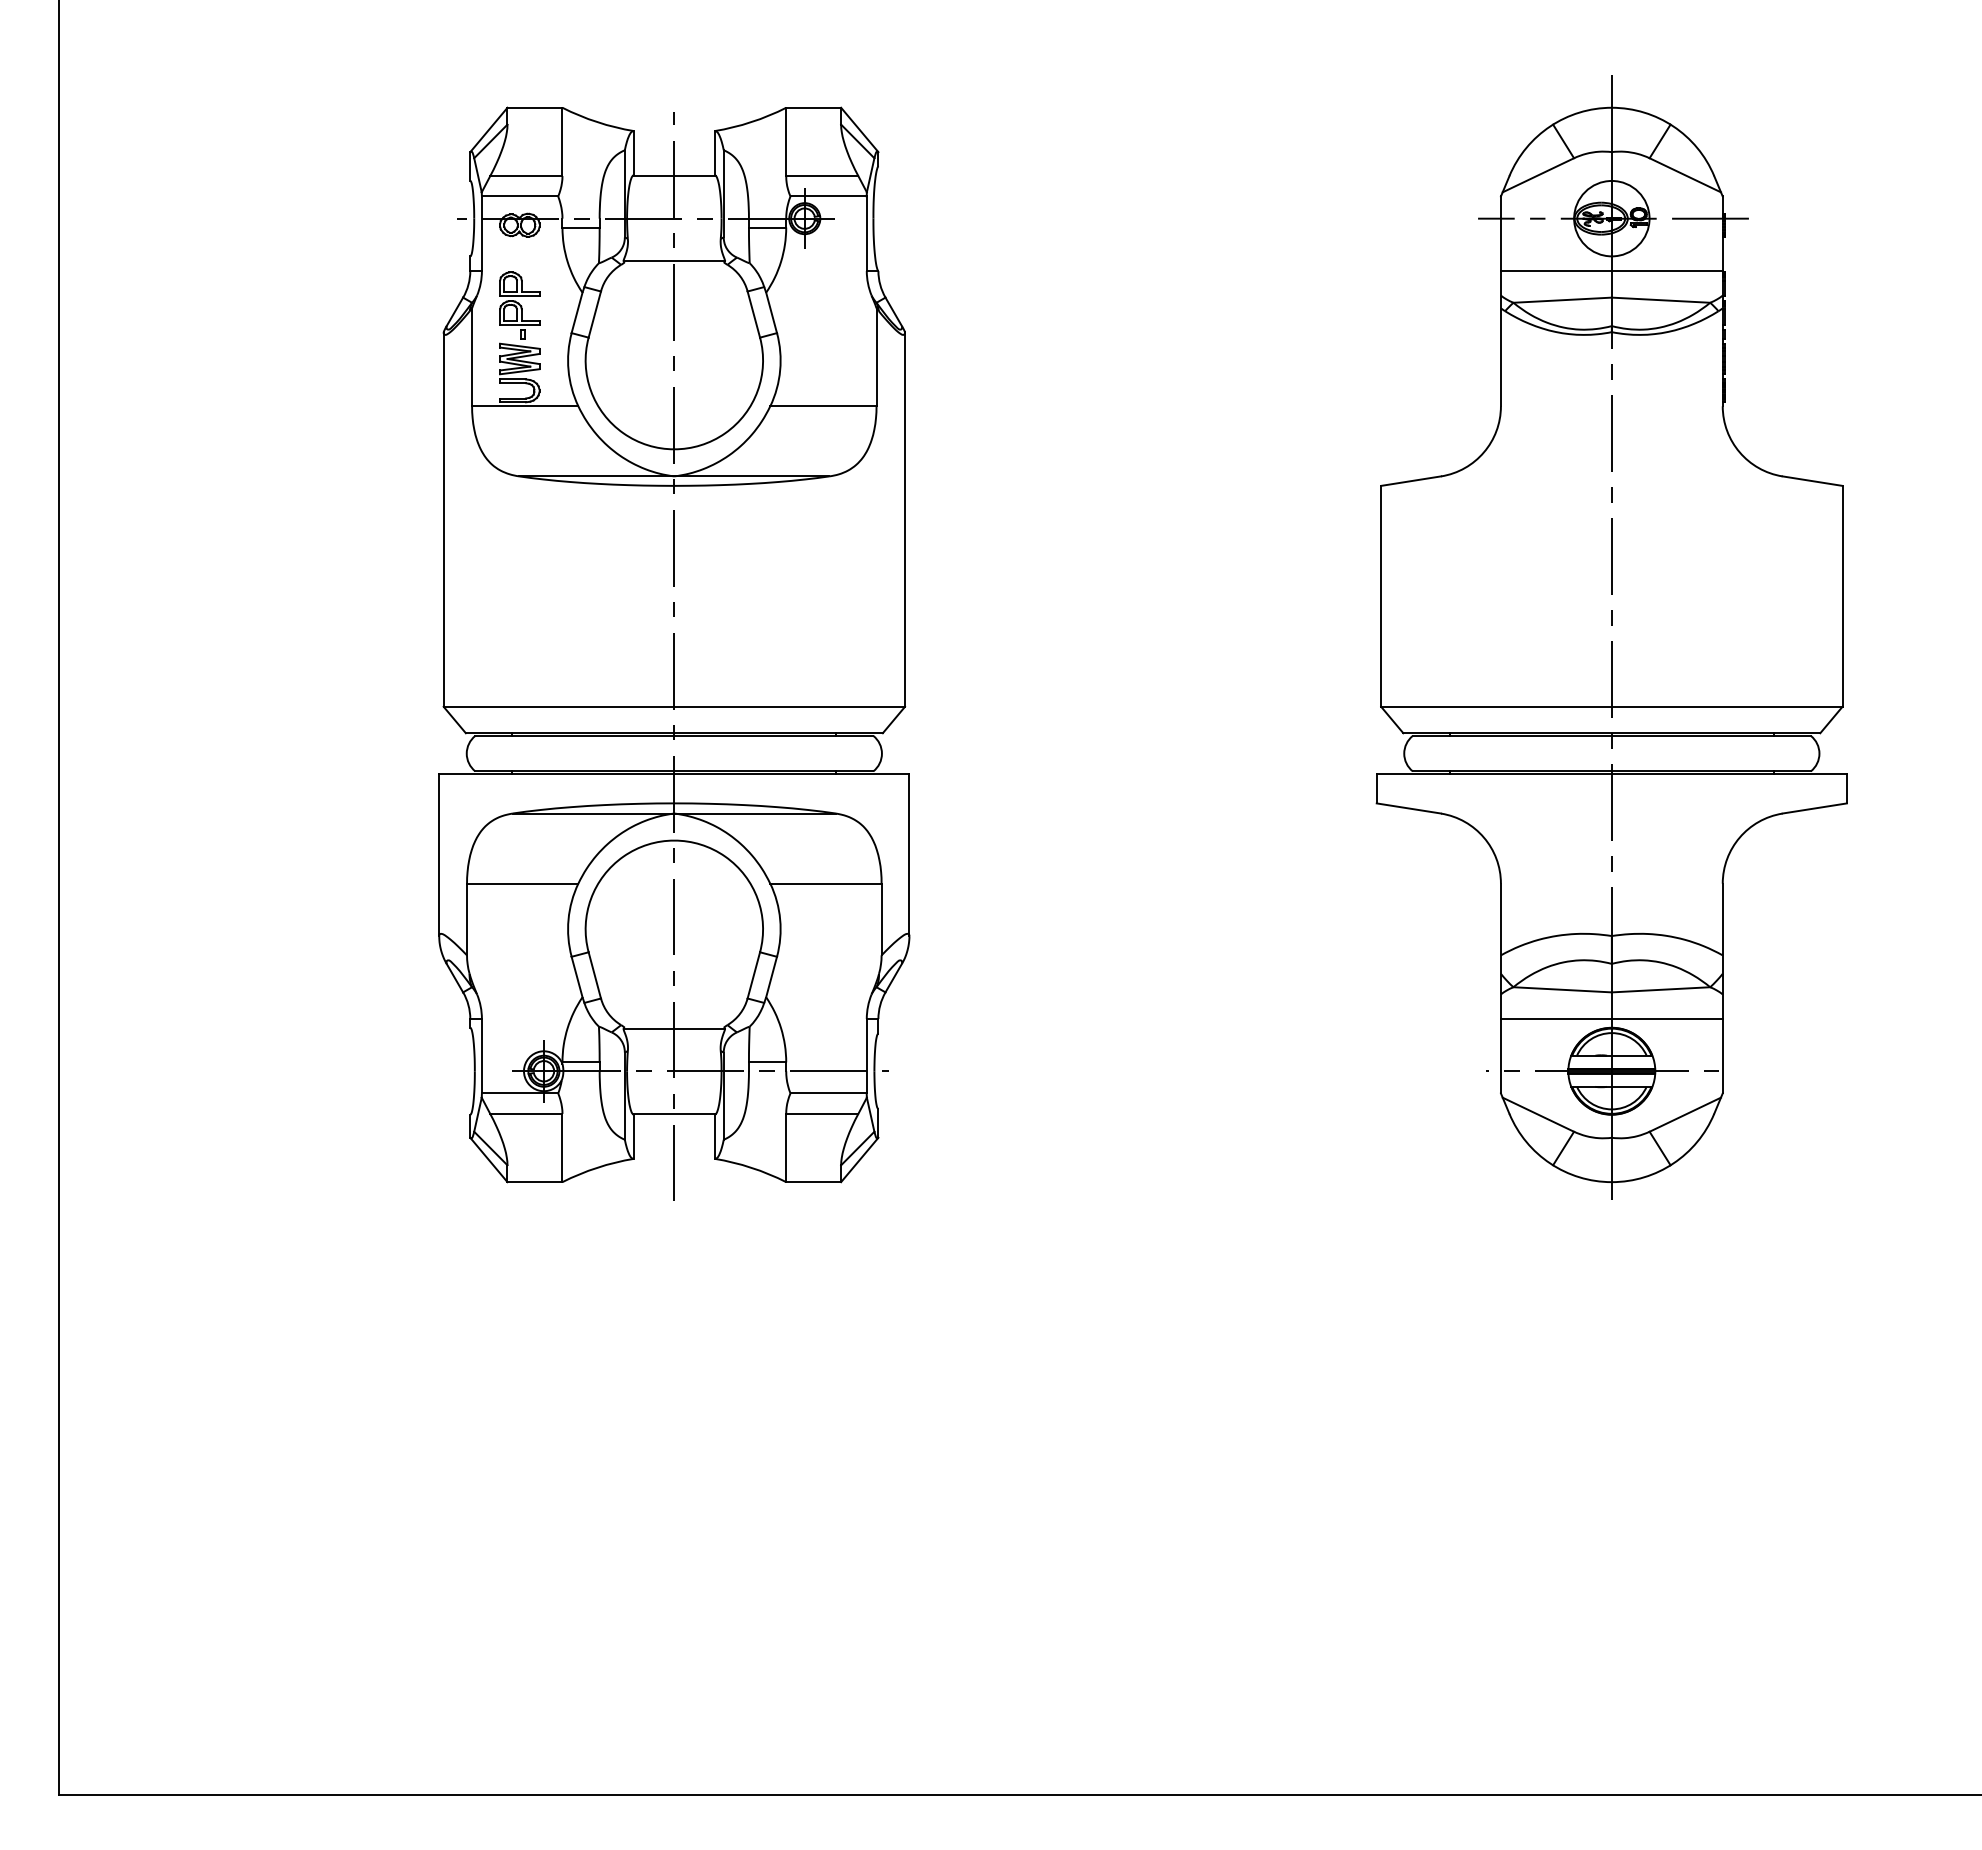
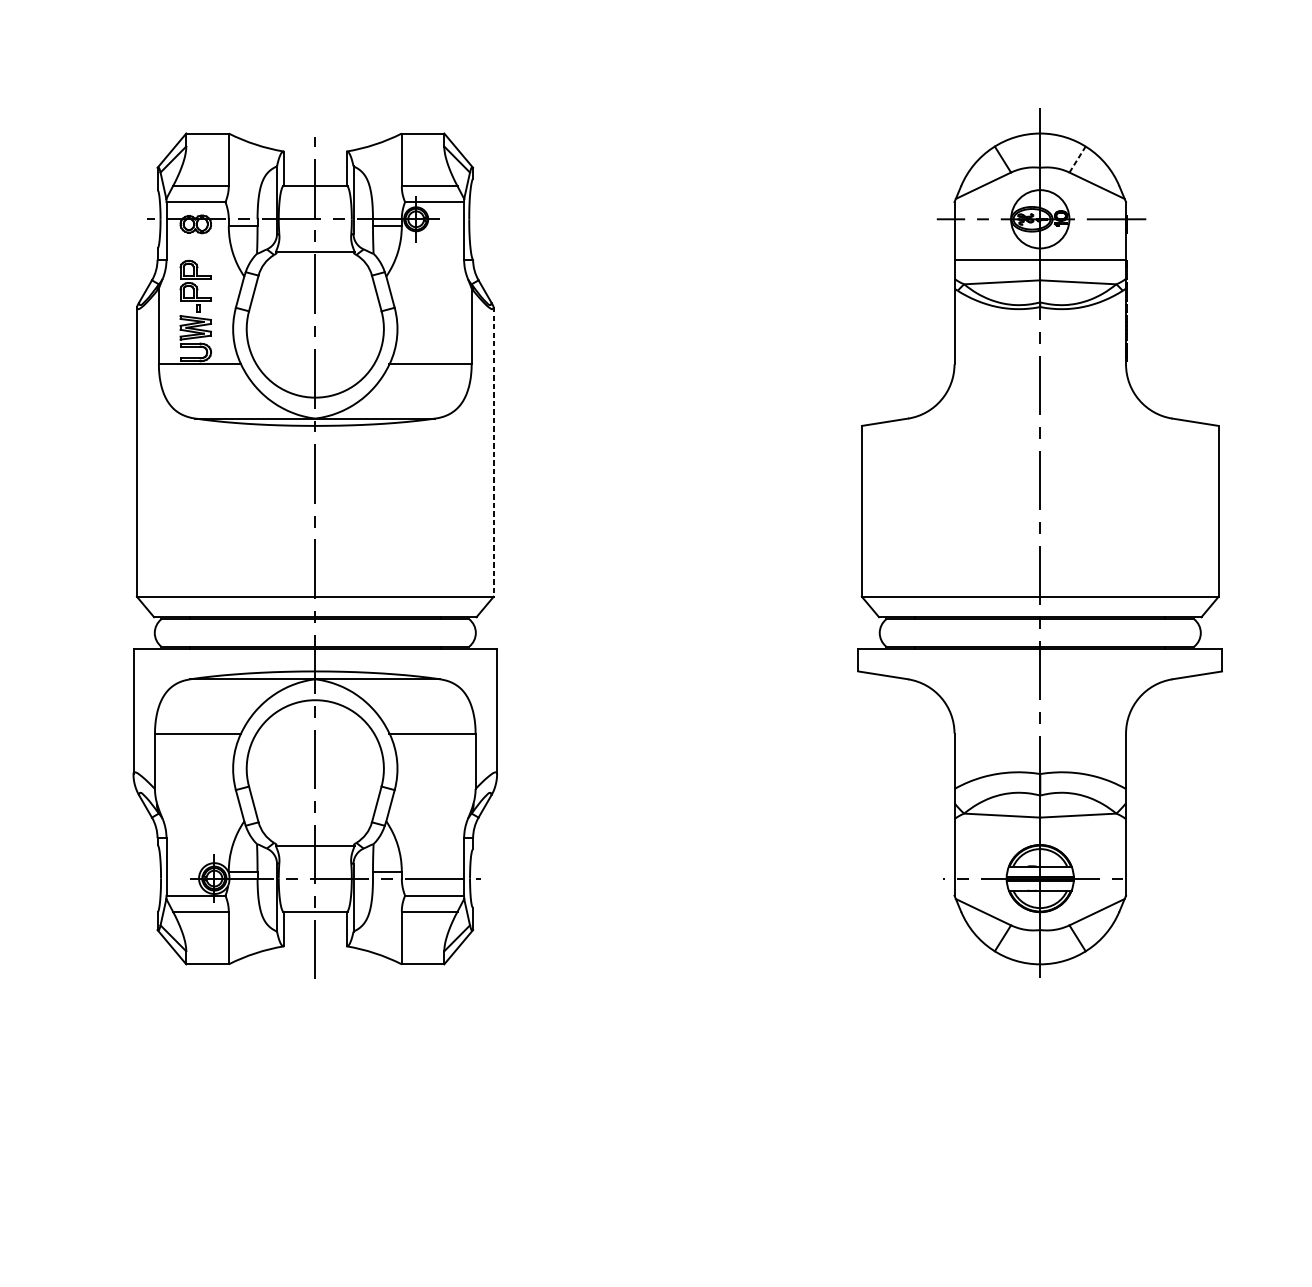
line: (1660, 141) -> (1077, 159), solid -> dashed
line: (905, 519) -> (494, 451), solid -> dashed
line: (1611, 1019) -> (1040, 838), removed

